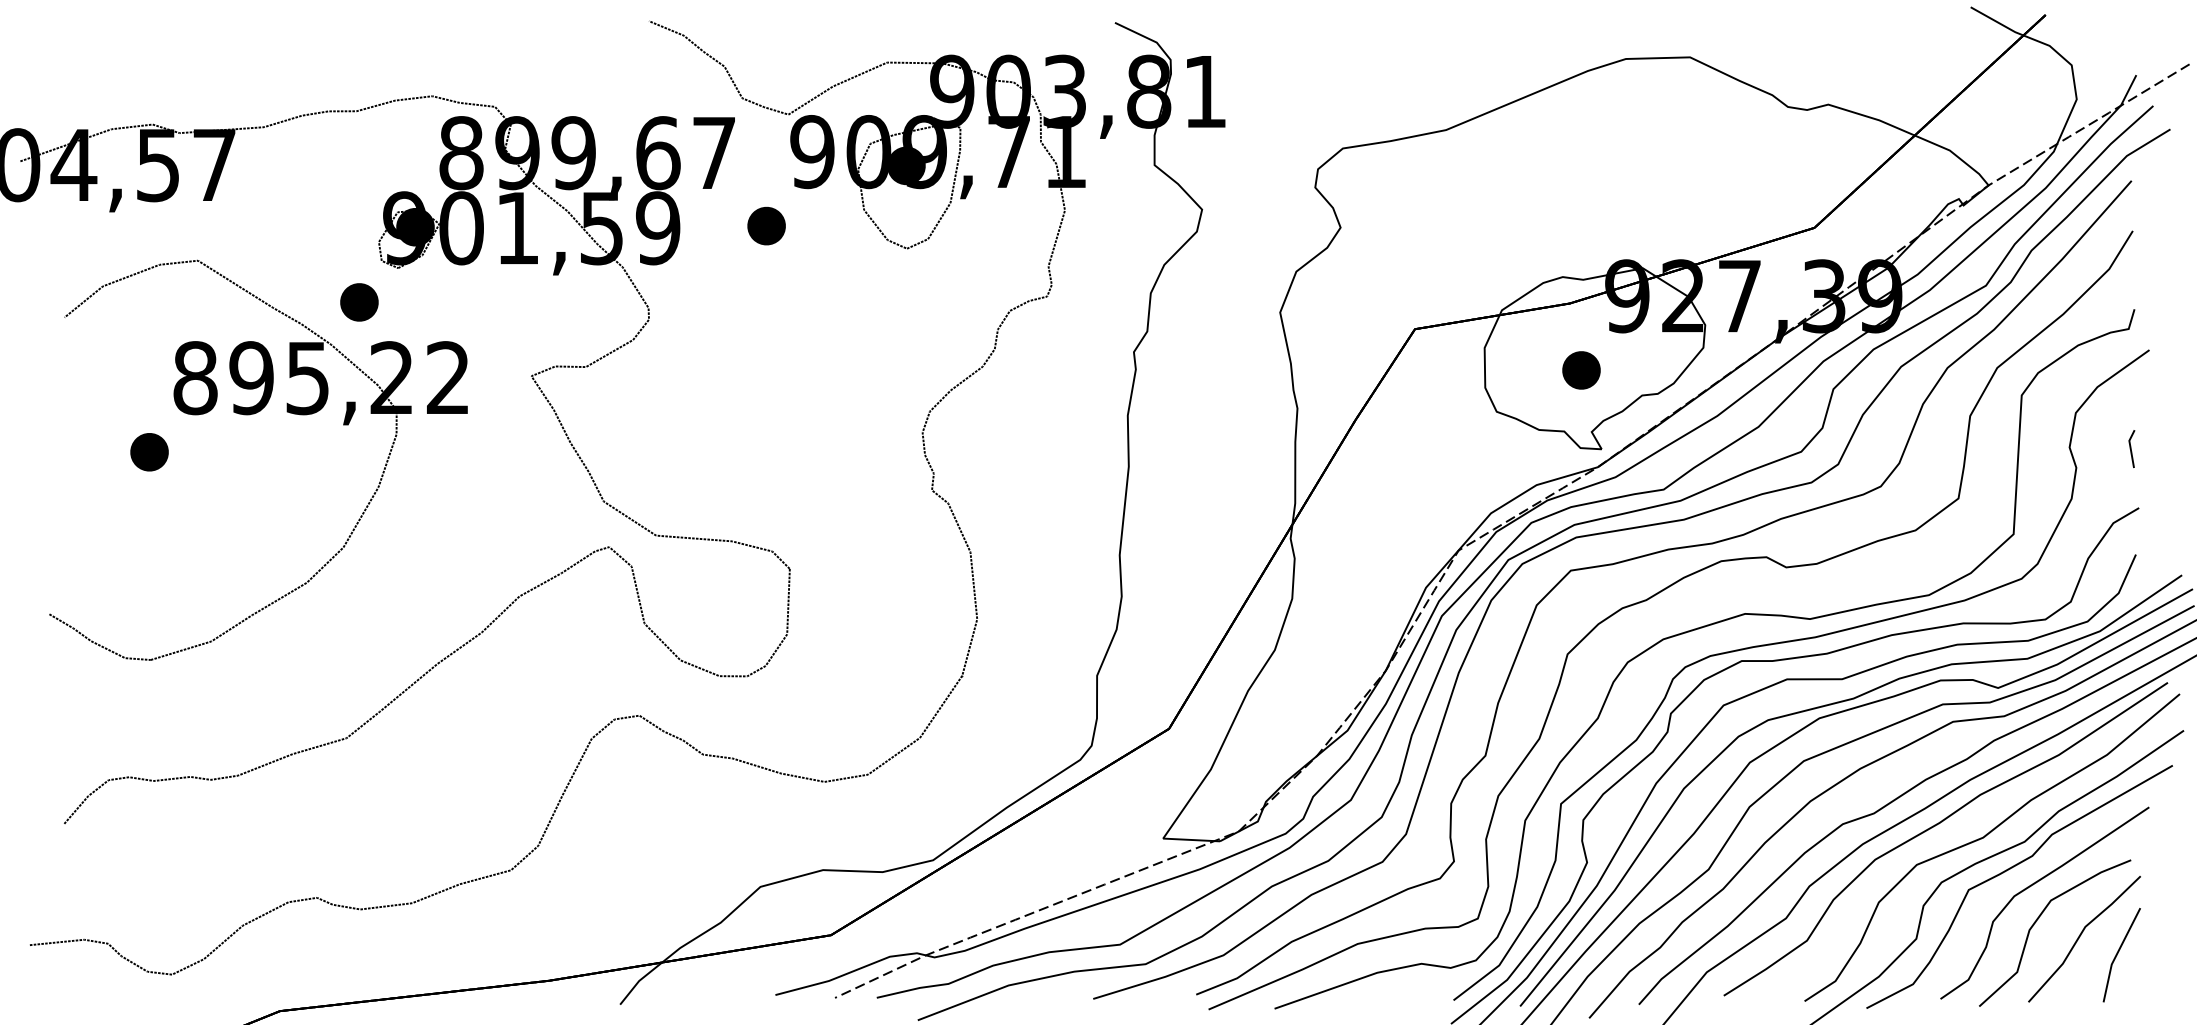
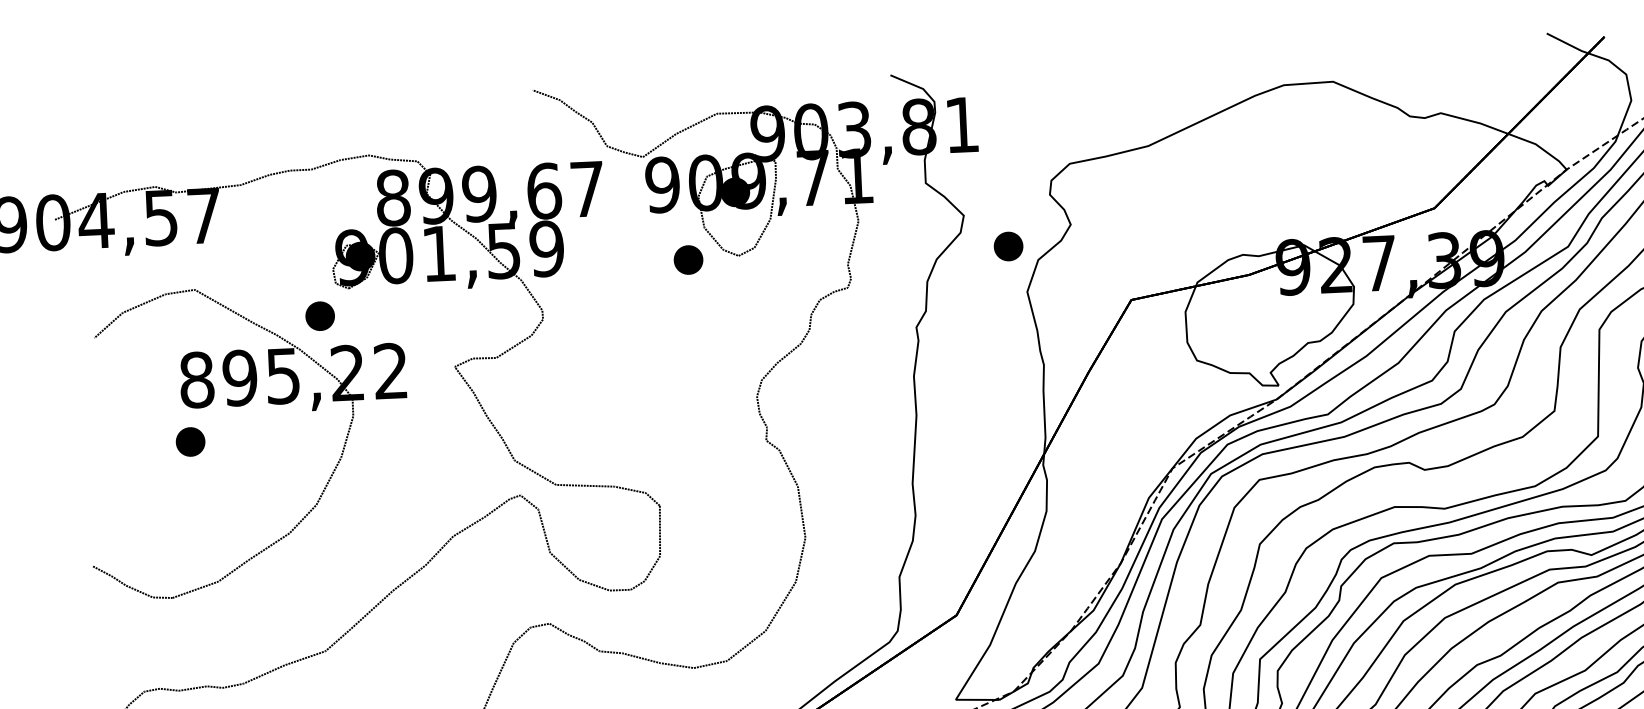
part: (766, 225) -> (688, 259), moved
part: (1581, 370) -> (1008, 246), moved
part: (149, 452) -> (190, 442), moved

